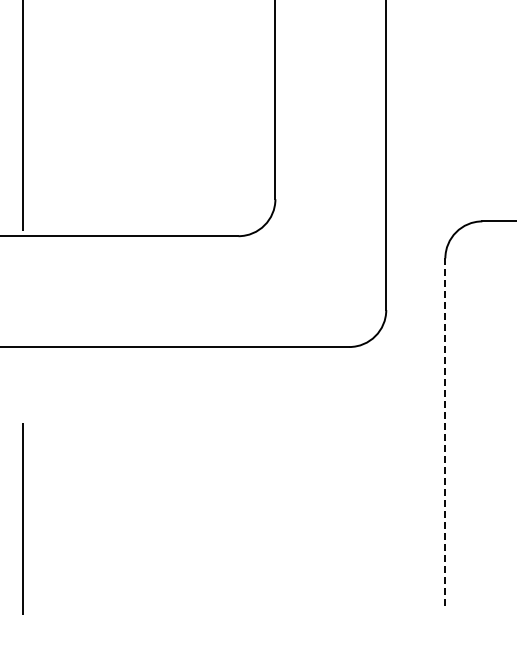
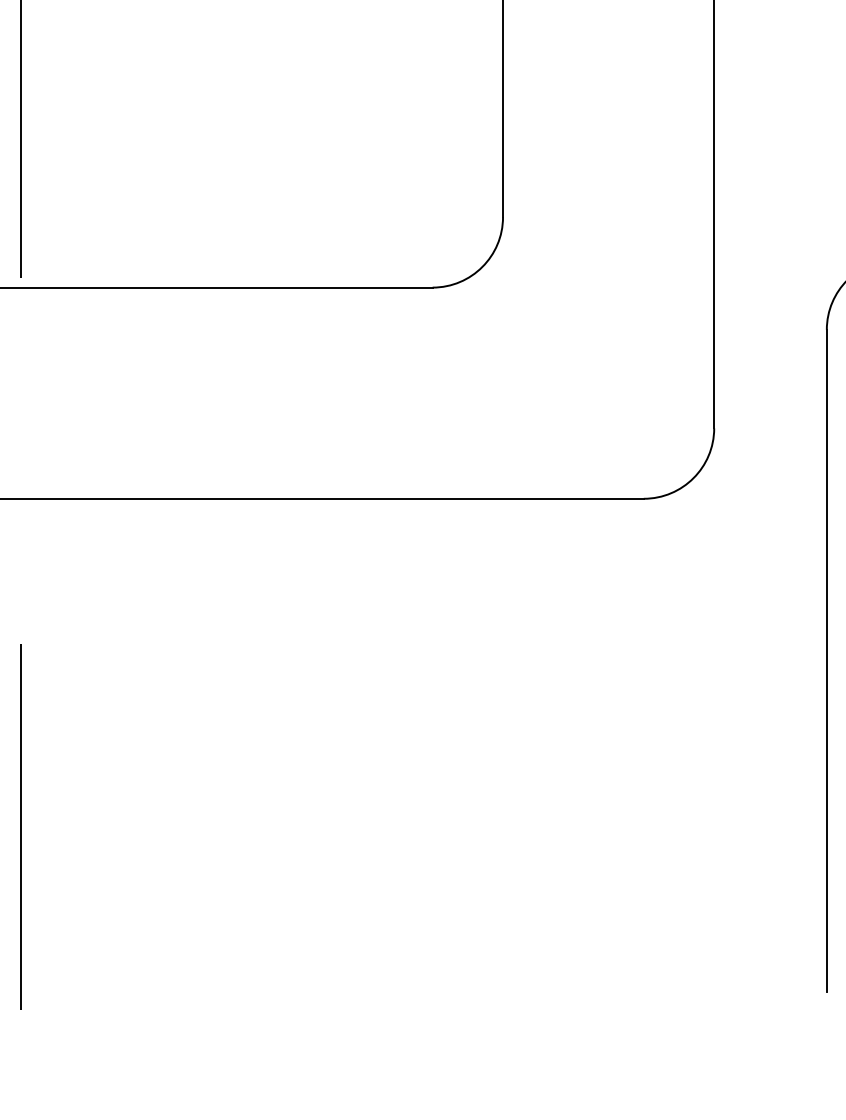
line: (445, 432) -> (827, 661), dashed -> solid

